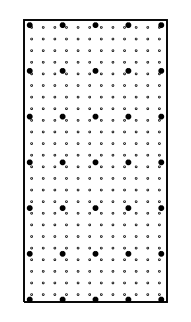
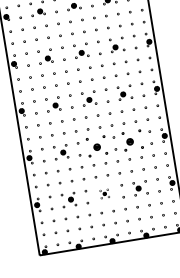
part: (95, 207) -> (97, 146), size x1.4
part: (130, 207) -> (133, 140), size x1.4
part: (95, 253) -> (104, 193), size x0.6

